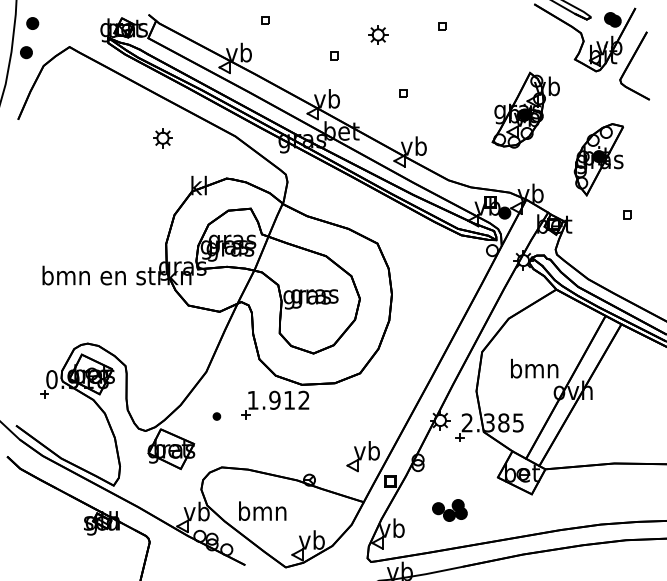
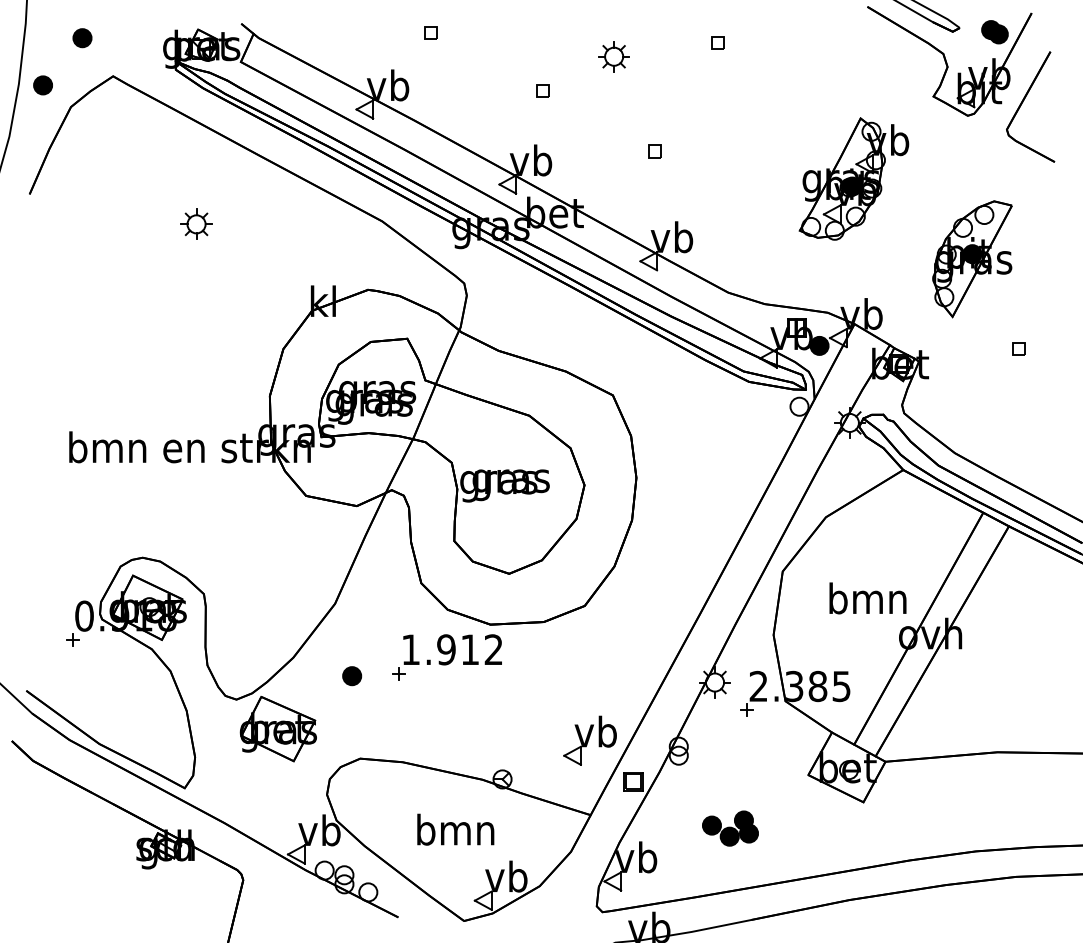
part: (32, 23) -> (82, 38), moved
part: (162, 138) -> (195, 224), moved
part: (216, 416) -> (351, 676), size x1.67
text: (262, 510) -> (455, 828), moved

